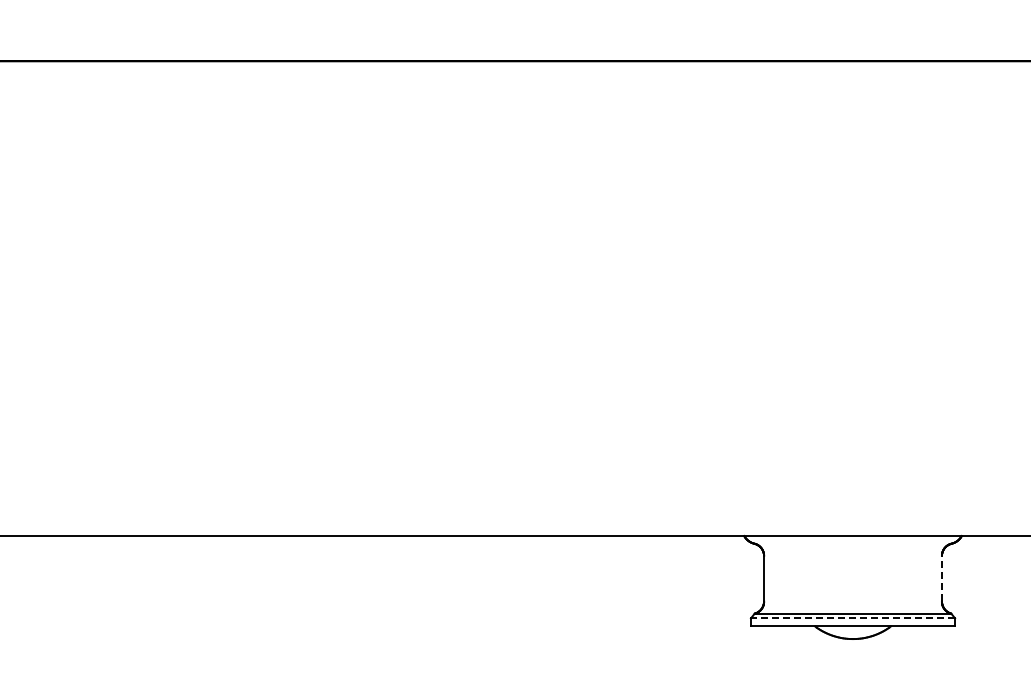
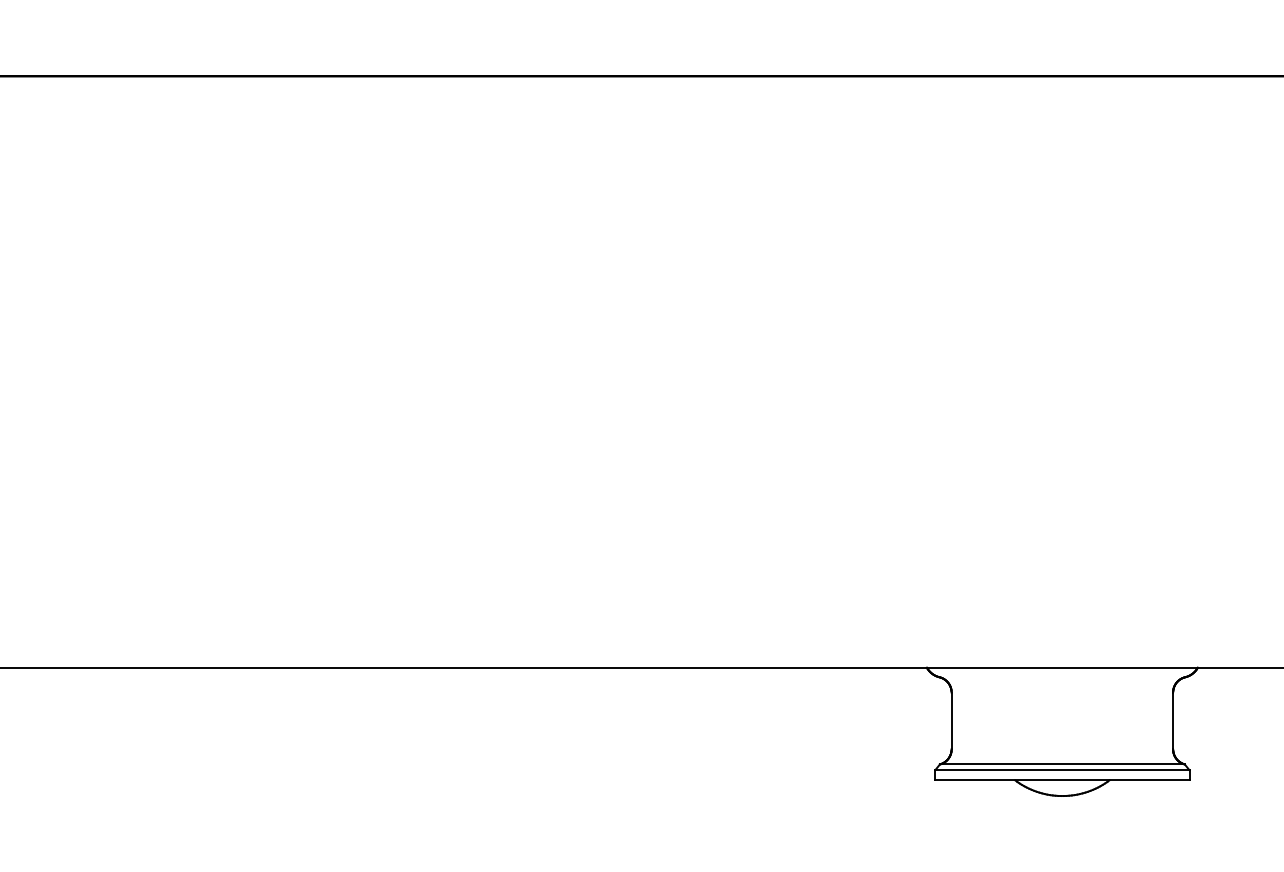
line: (941, 578) -> (1172, 720), dashed -> solid
line: (852, 618) -> (1061, 770), dashed -> solid

